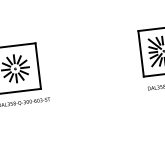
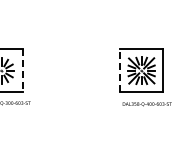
line: (141, 53) -> (120, 70), solid -> dashed
line: (38, 65) -> (23, 70), solid -> dashed

